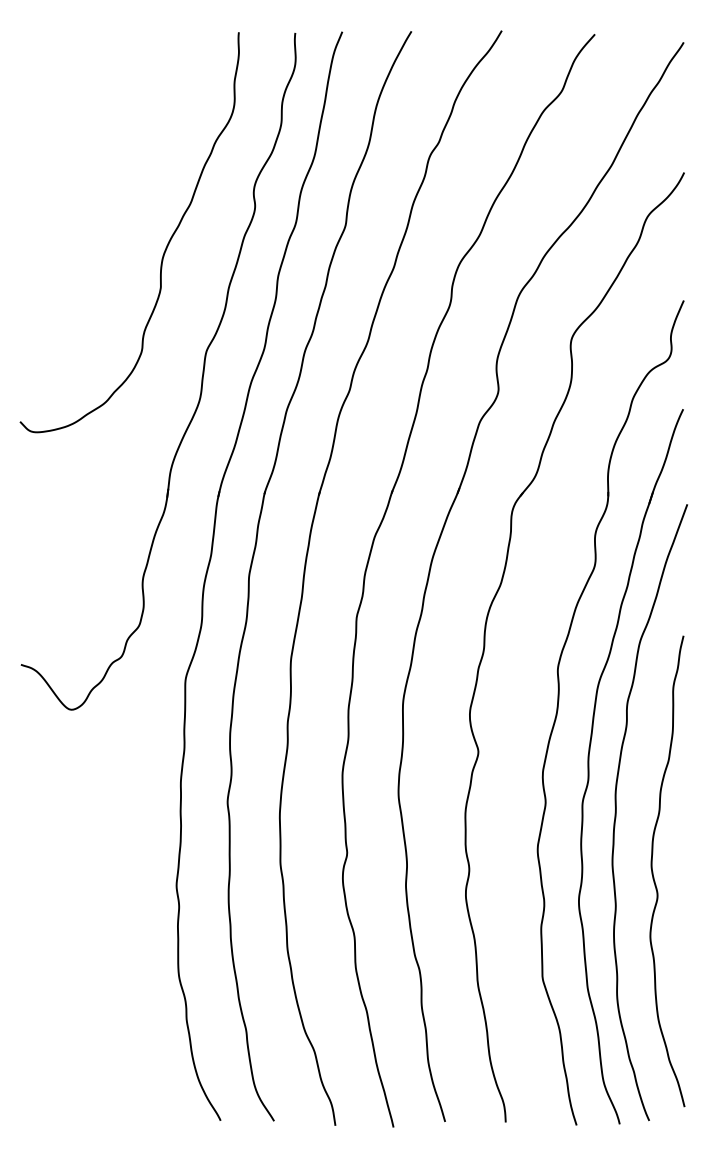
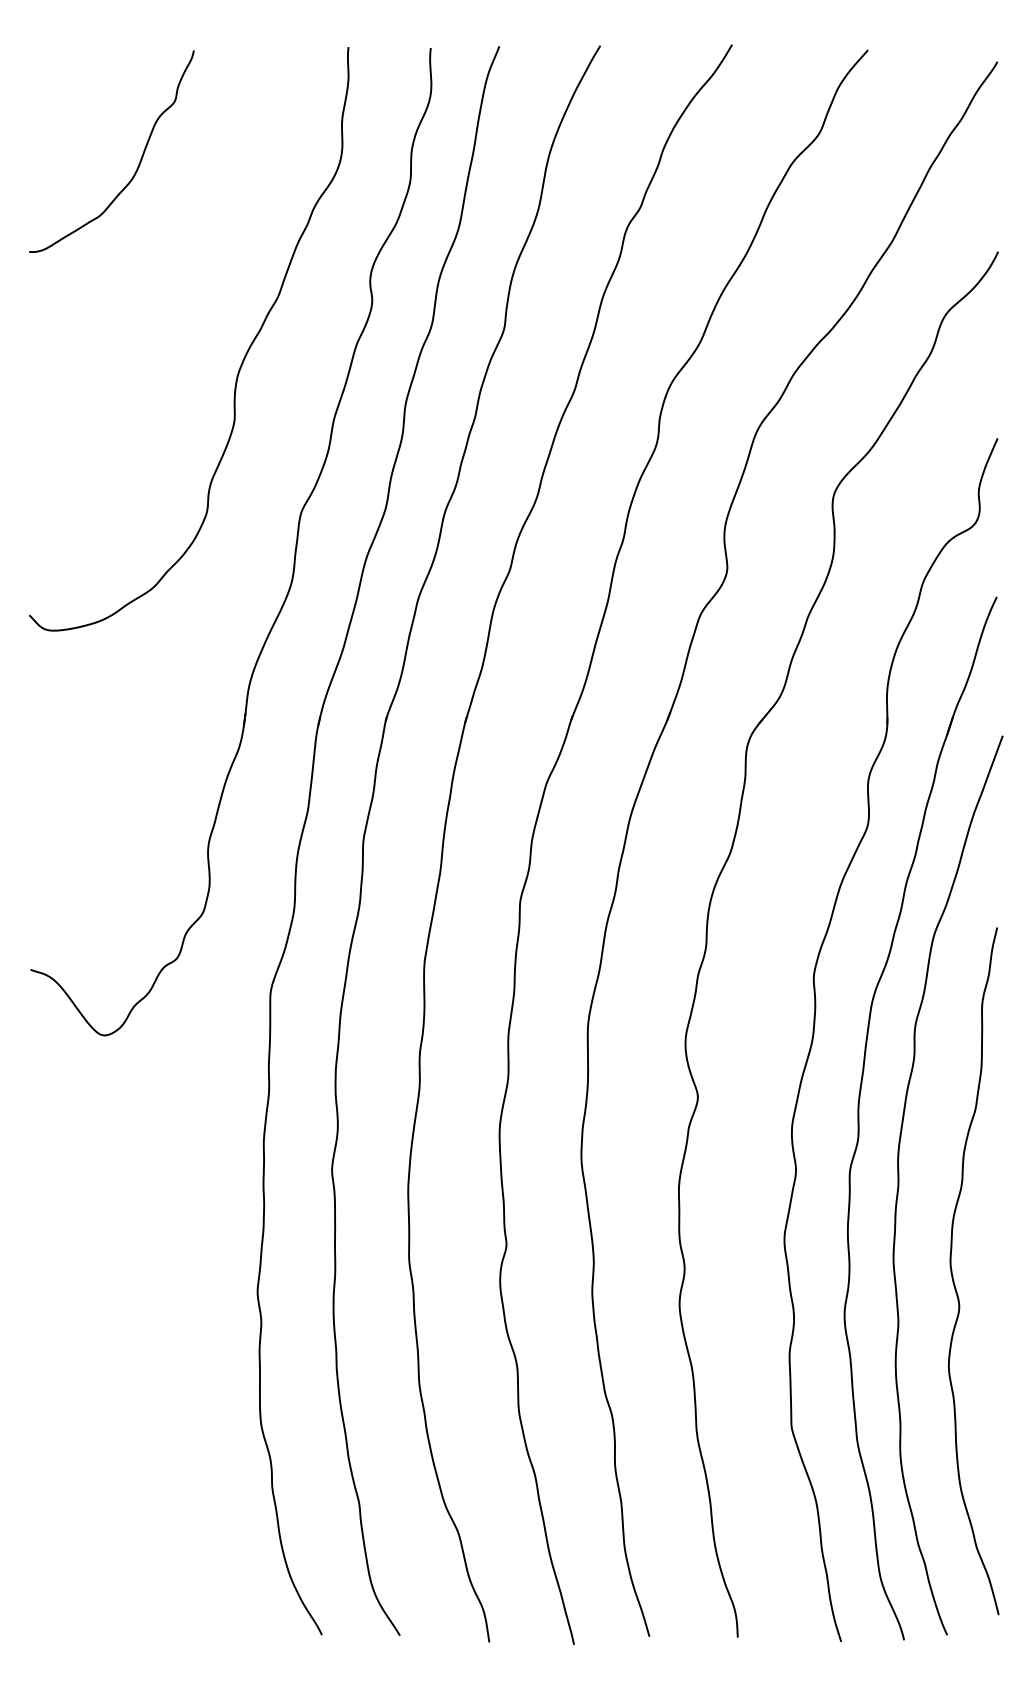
curve: (94, 112) -> (137, 164), added

